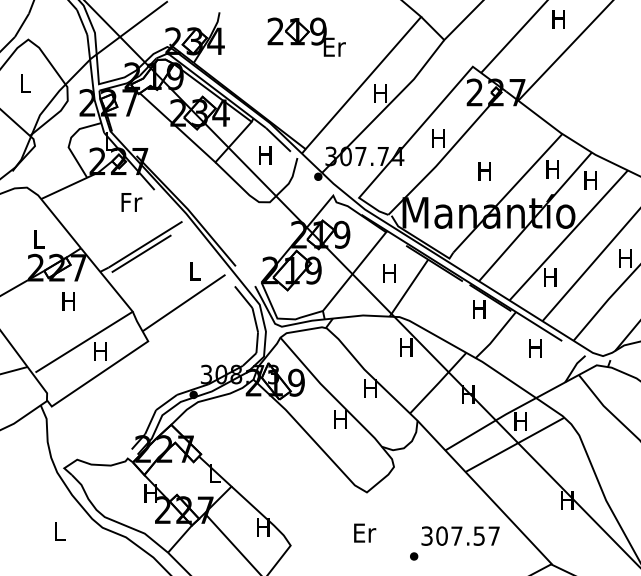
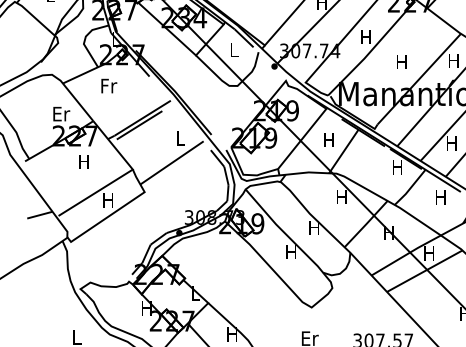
text: (265, 155) -> (234, 50), H -> L
text: (131, 202) -> (108, 86), moved
text: (39, 238) -> (61, 113), L -> Er

